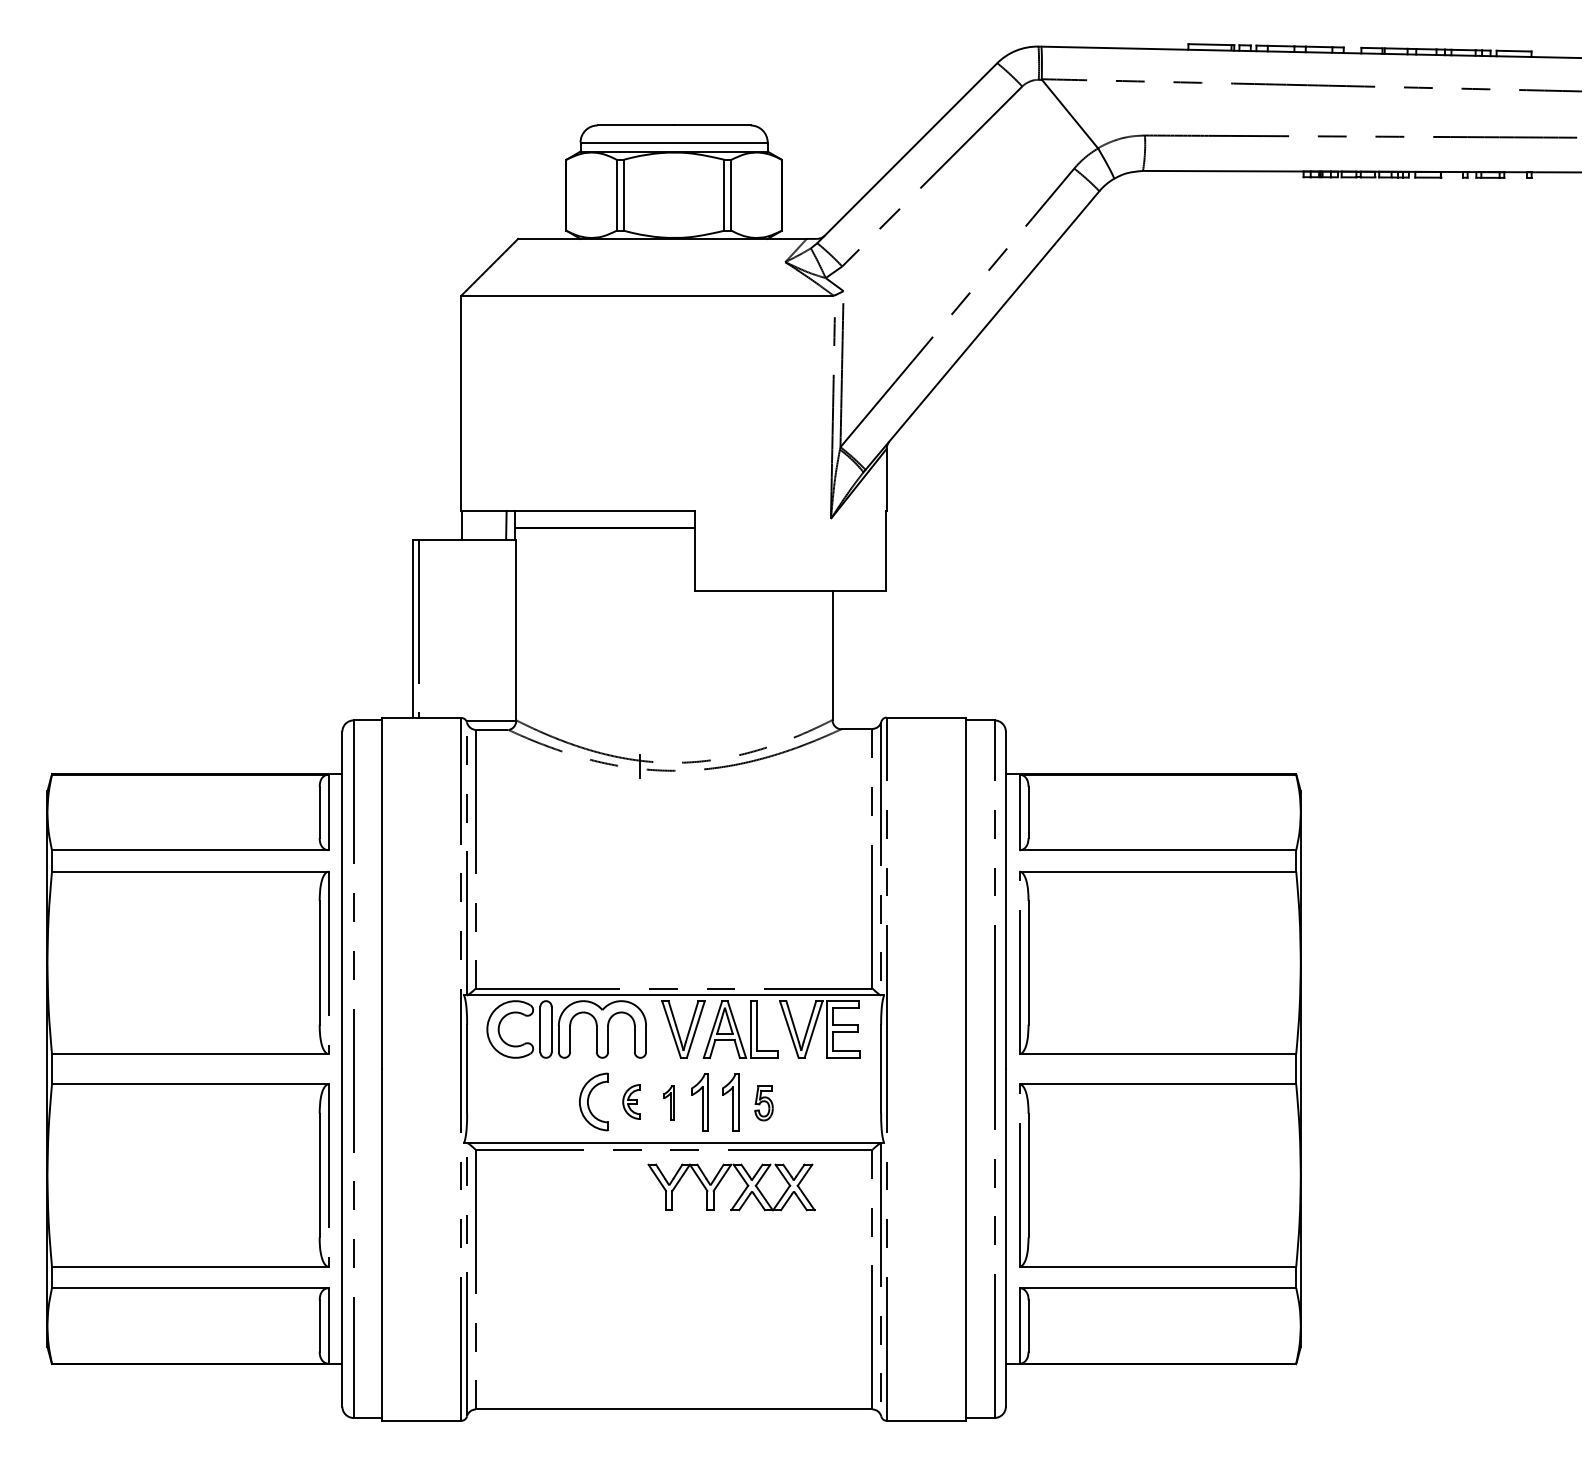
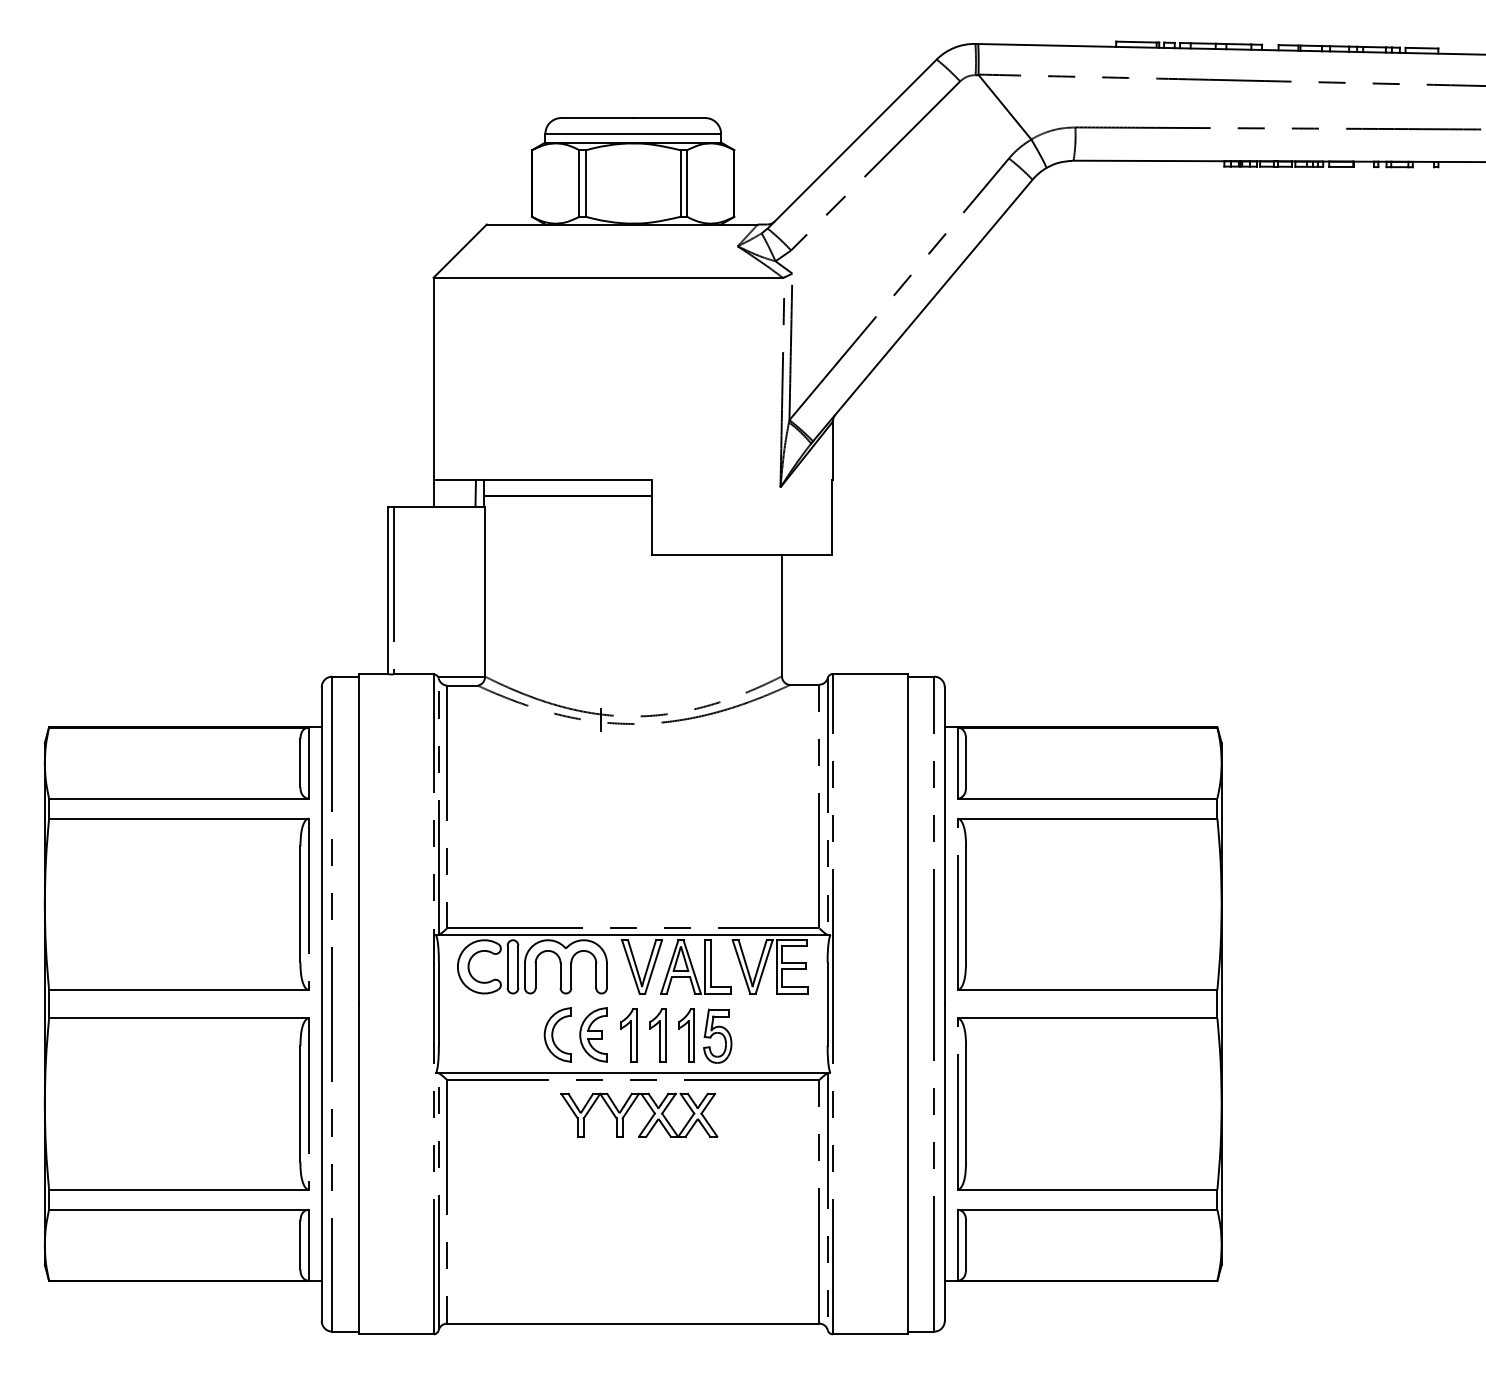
part: (631, 1101) -> (593, 1034), size x1.67
part: (669, 1102) -> (628, 1035), size x1.67
part: (763, 1103) -> (717, 1036), size x1.67
part: (721, 1181) -> (629, 1109), moved

